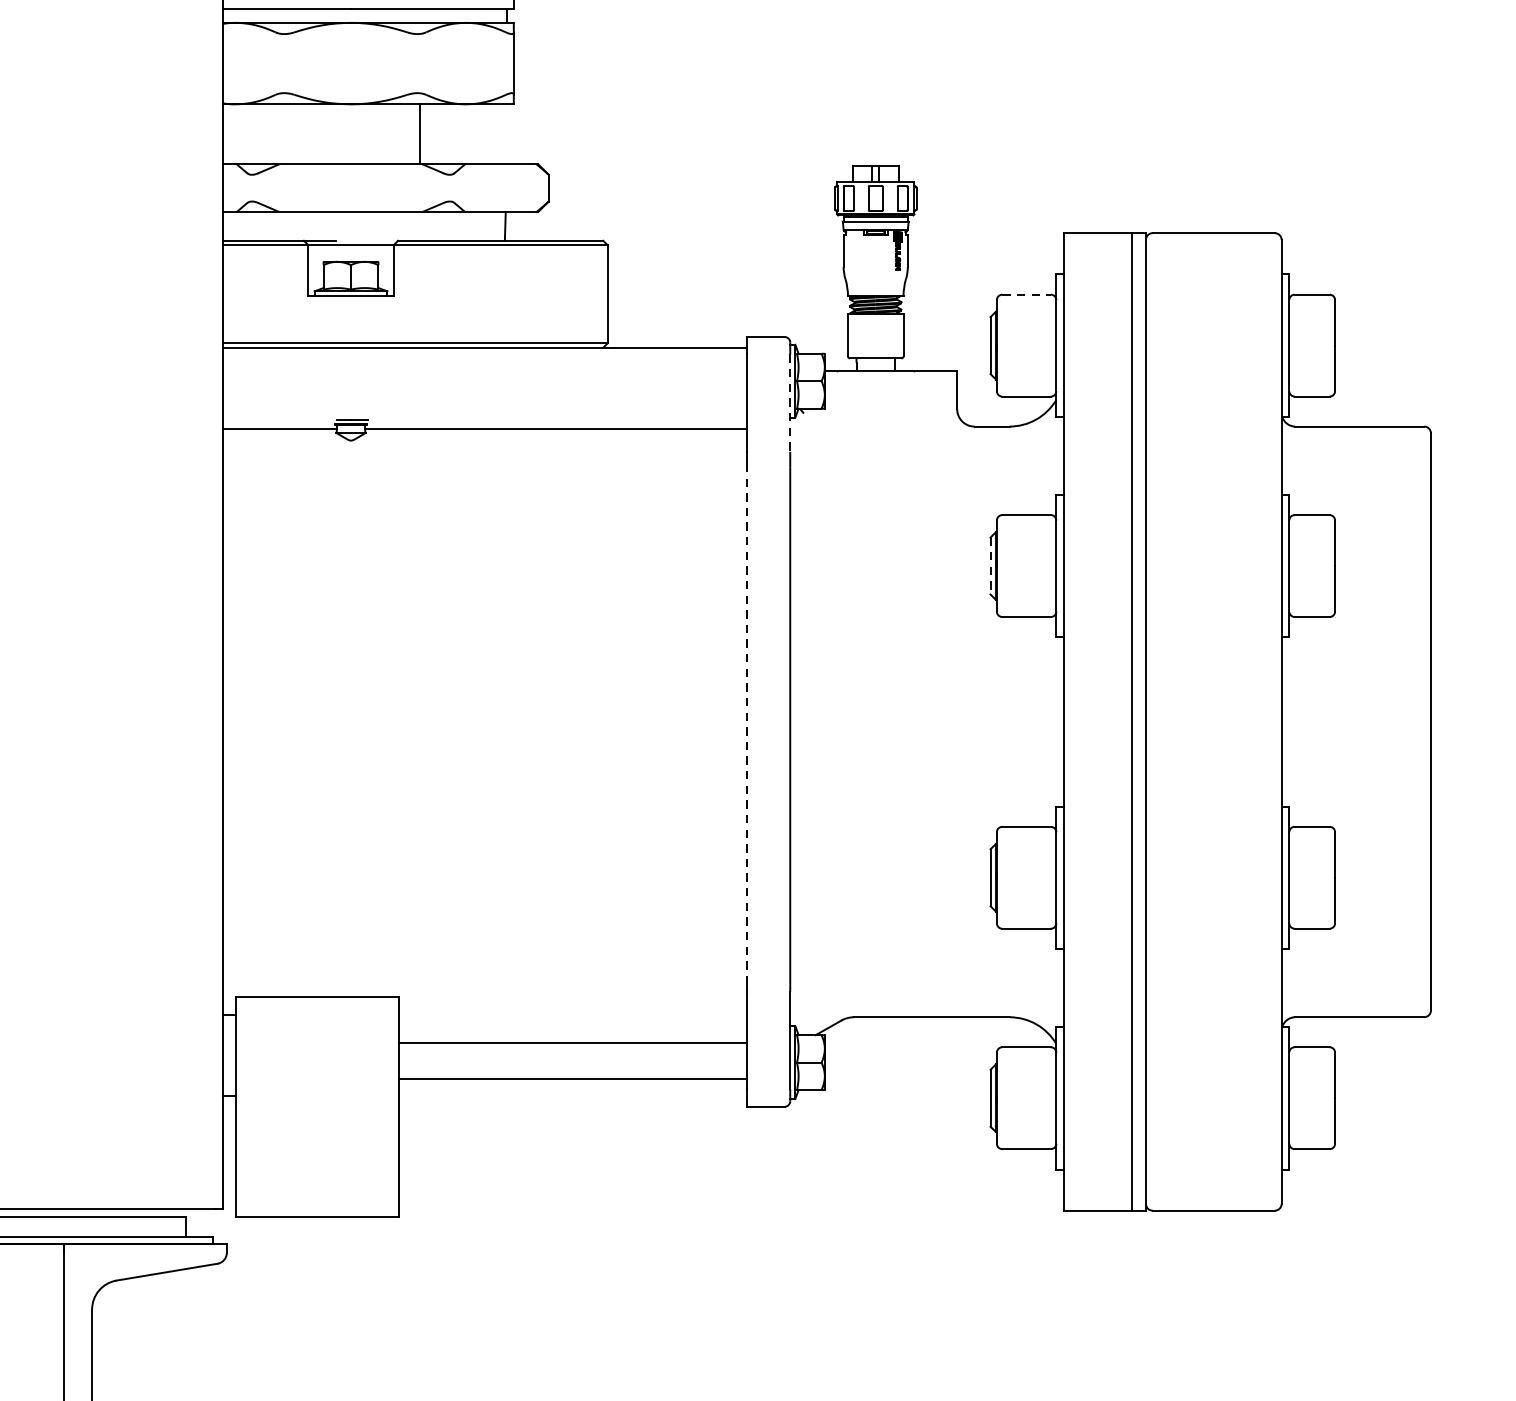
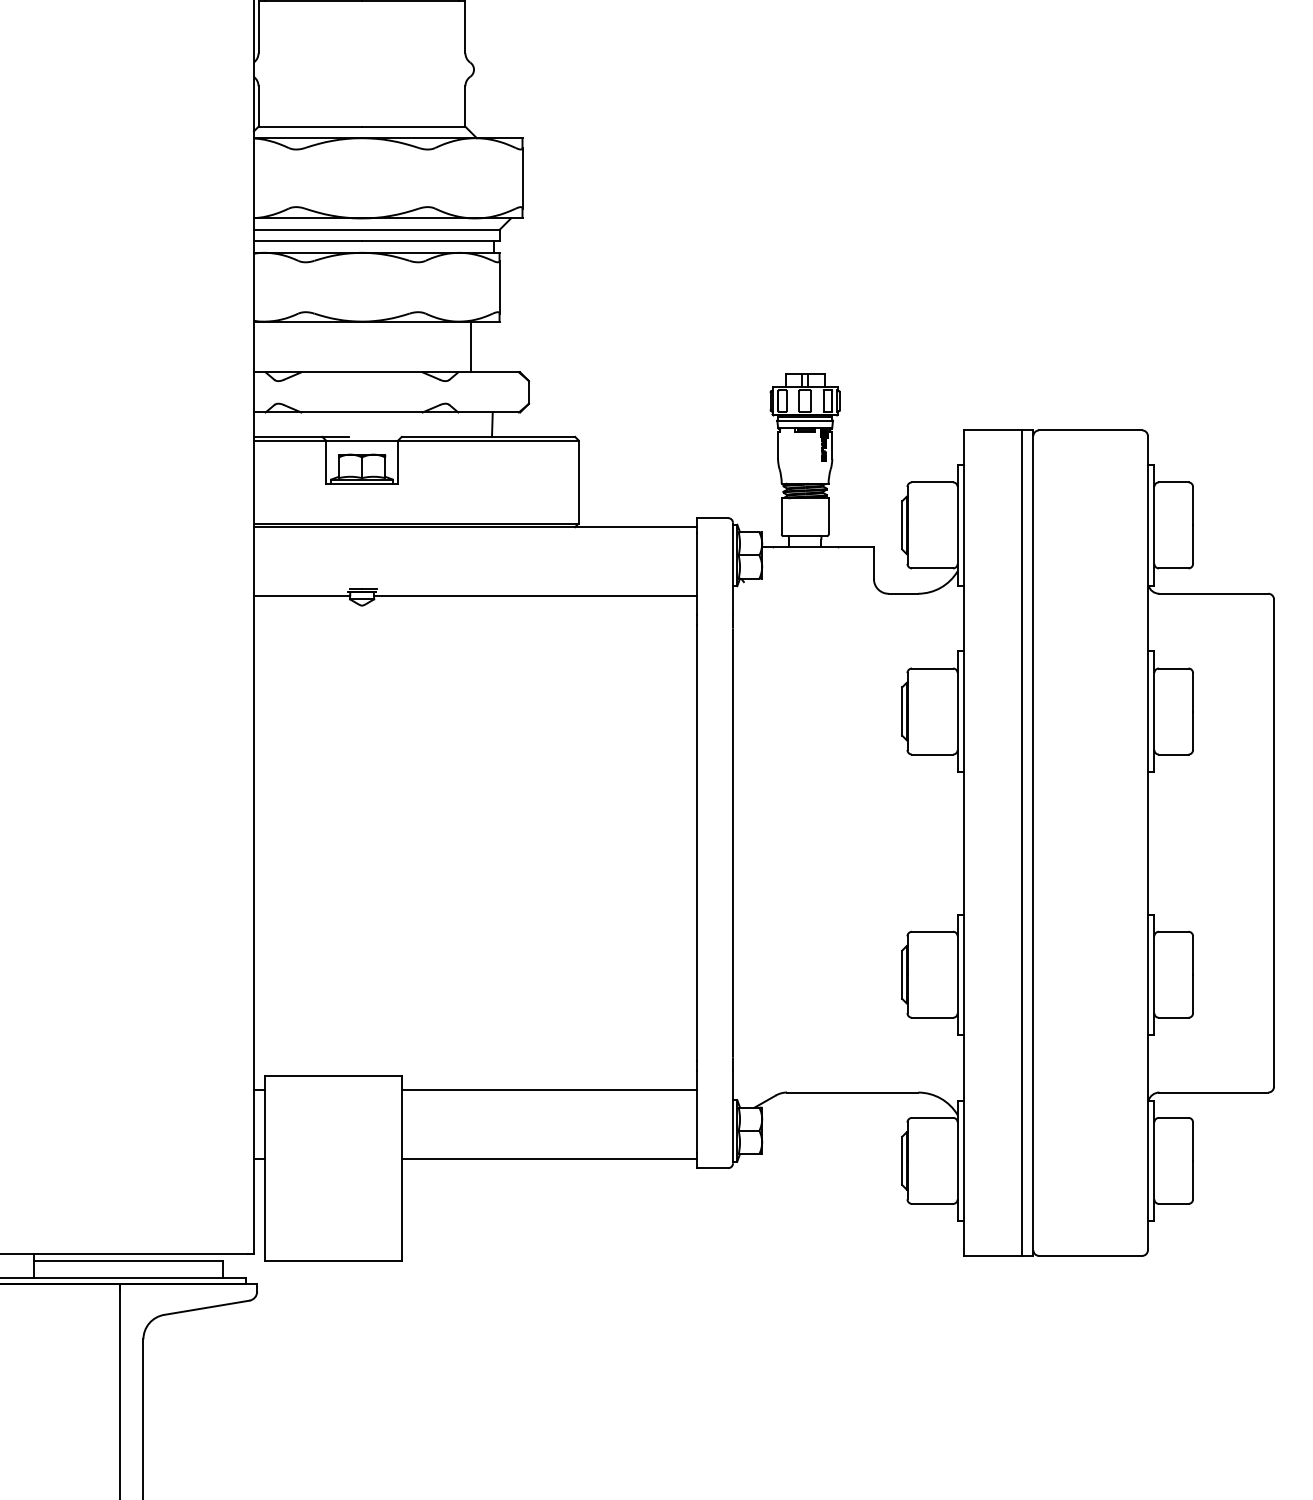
line: (419, 133) -> (470, 346), moved
line: (1026, 294) -> (932, 482), dashed -> solid
line: (789, 403) -> (732, 574), dashed -> solid
line: (990, 567) -> (902, 712), dashed -> solid
line: (747, 722) -> (696, 843), dashed -> solid
line: (572, 1043) -> (549, 1159), moved
line: (572, 1078) -> (549, 1090), moved

